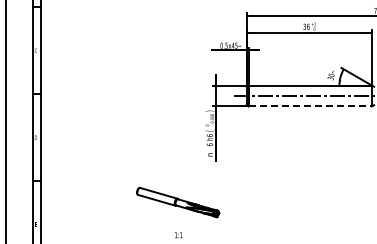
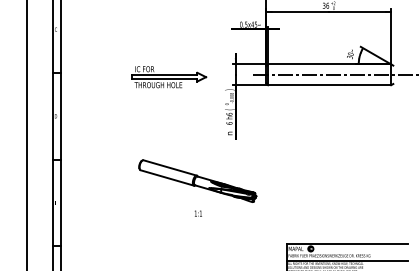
part: (149, 98) -> (169, 77), added
line: (310, 106) -> (329, 85), dashed -> solid
part: (177, 201) -> (197, 180), size x1.43

